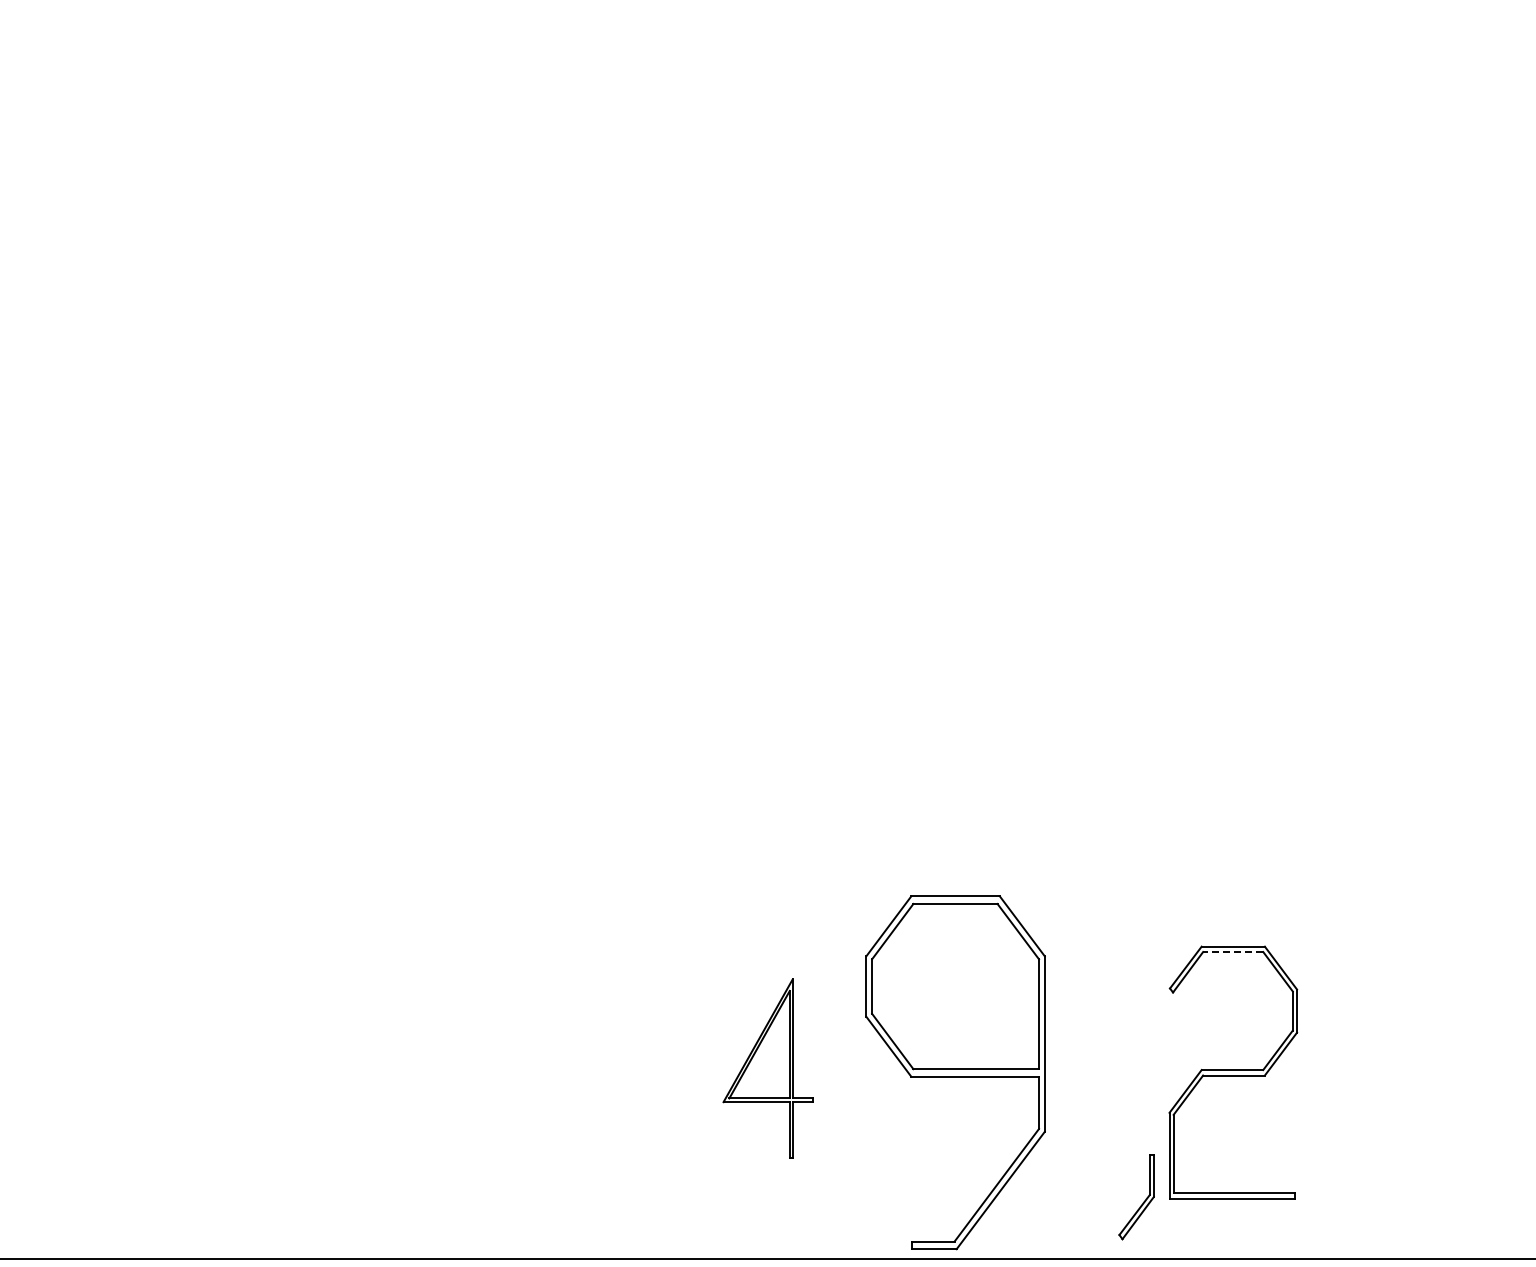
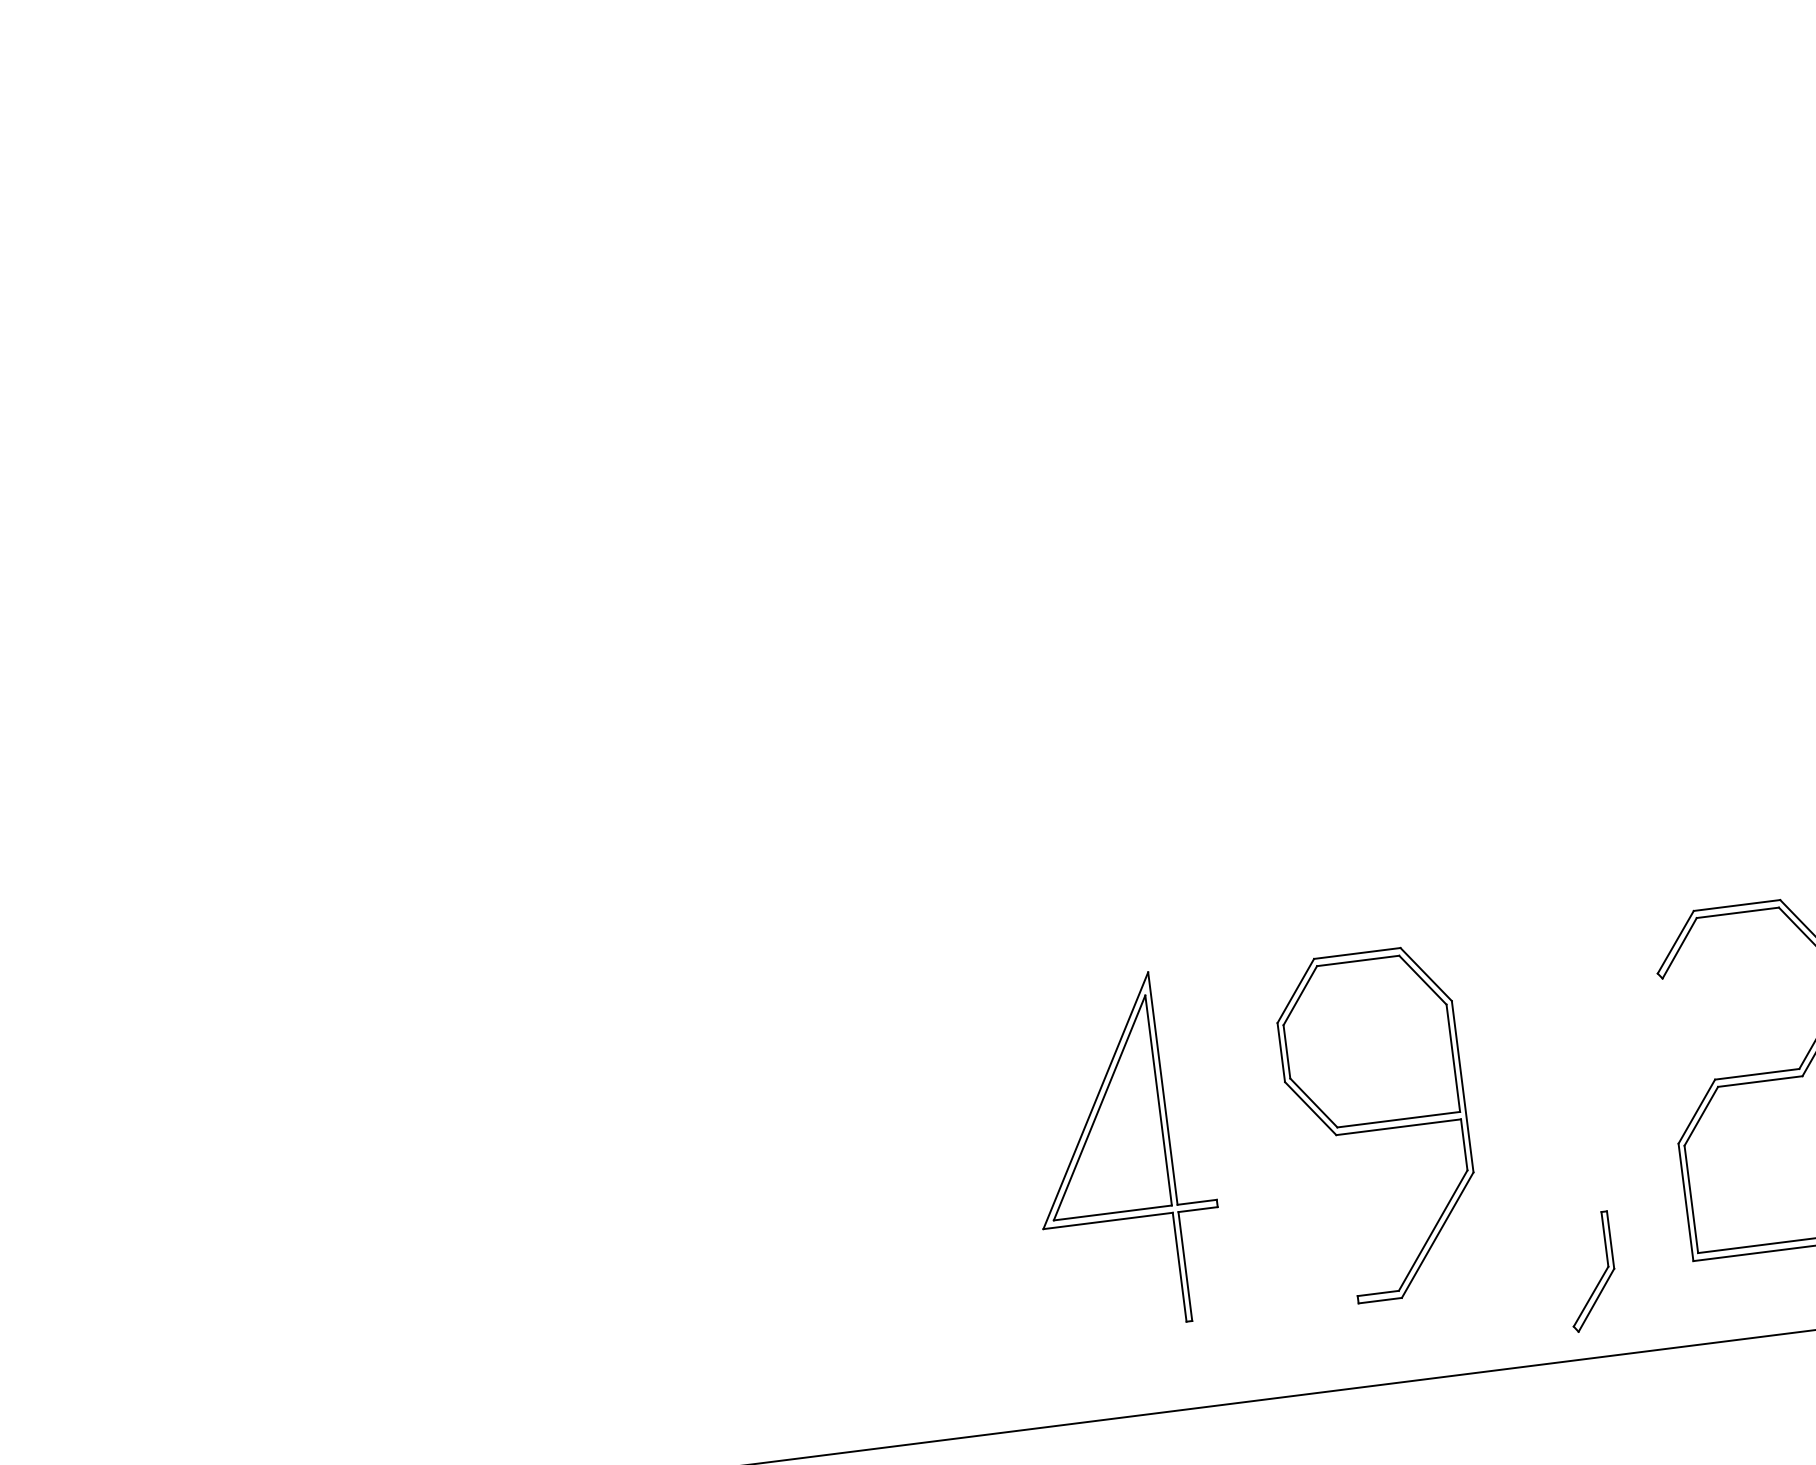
line: (1232, 952) -> (1736, 913), dashed -> solid
part: (767, 1068) -> (1121, 1152), size x1.43
part: (955, 1072) -> (1378, 1125), size x0.71
part: (1142, 1202) -> (1599, 1278), moved

